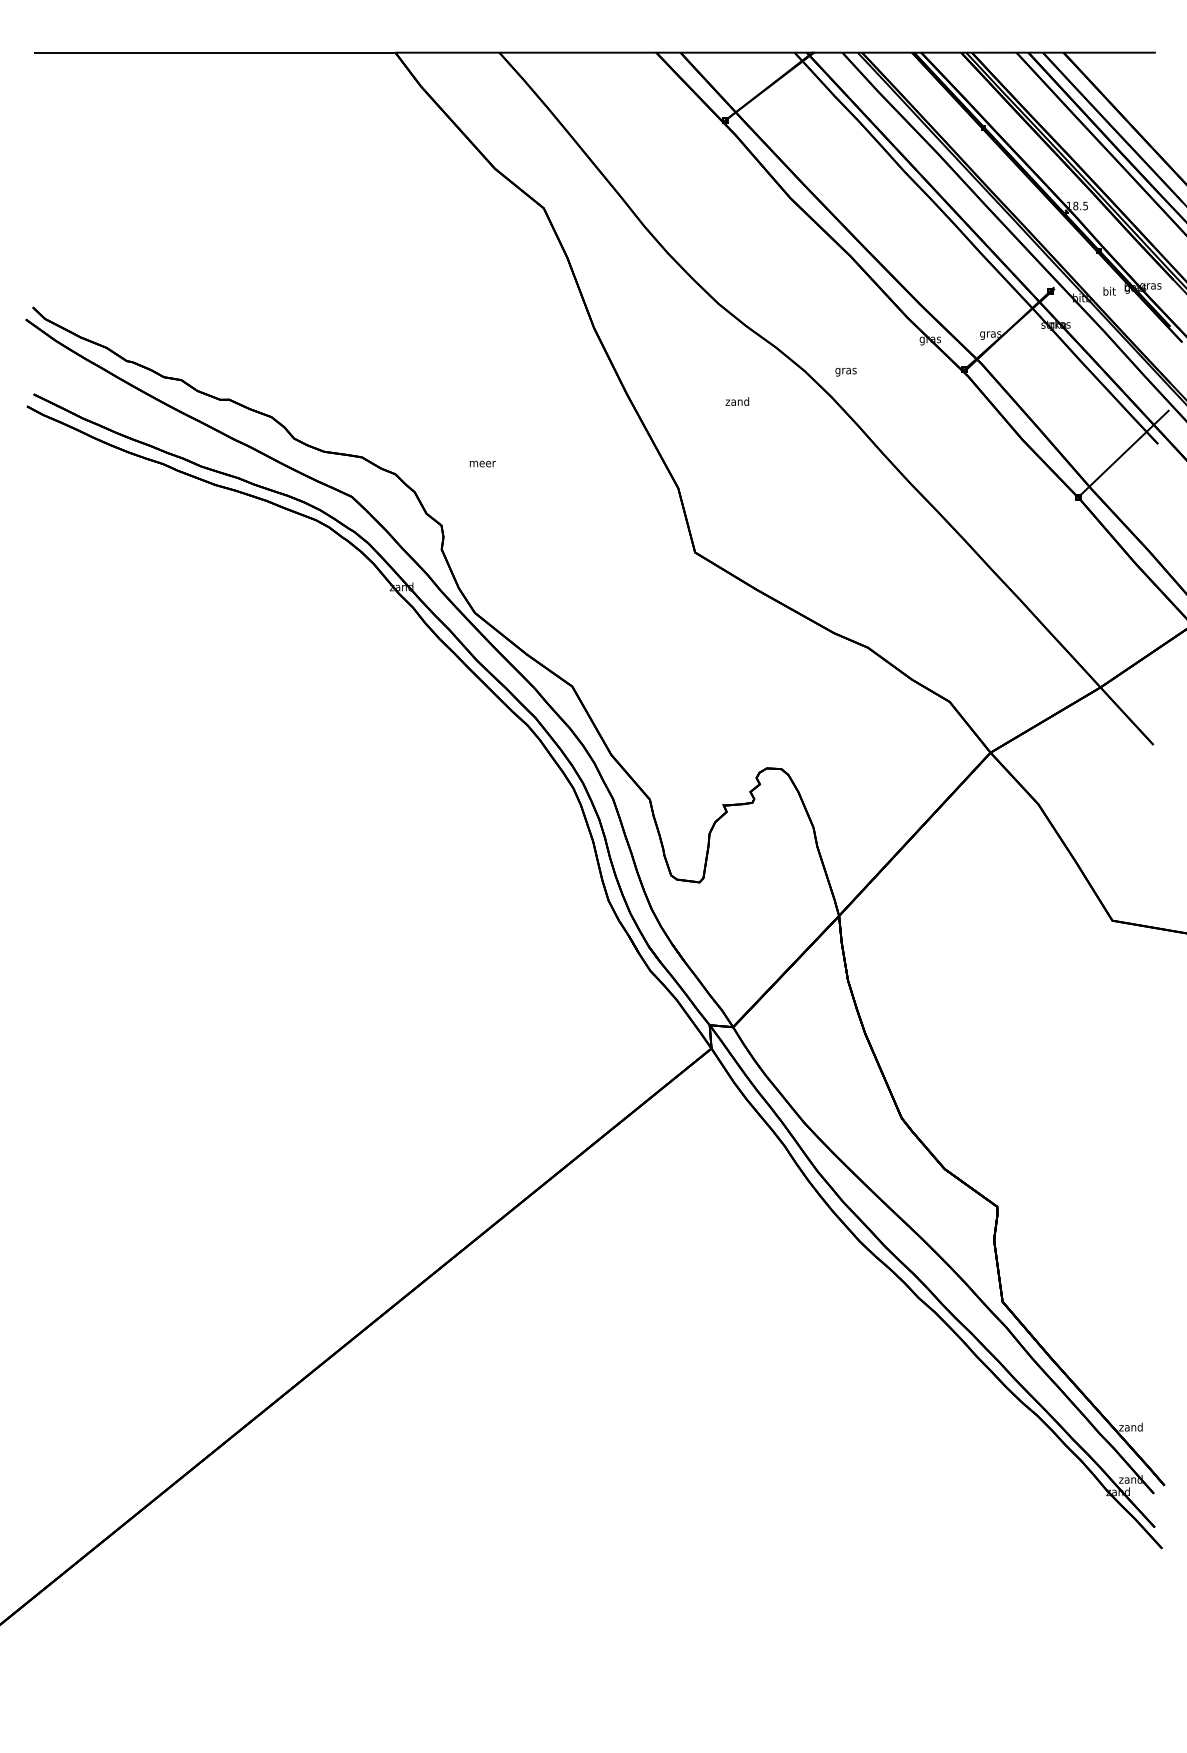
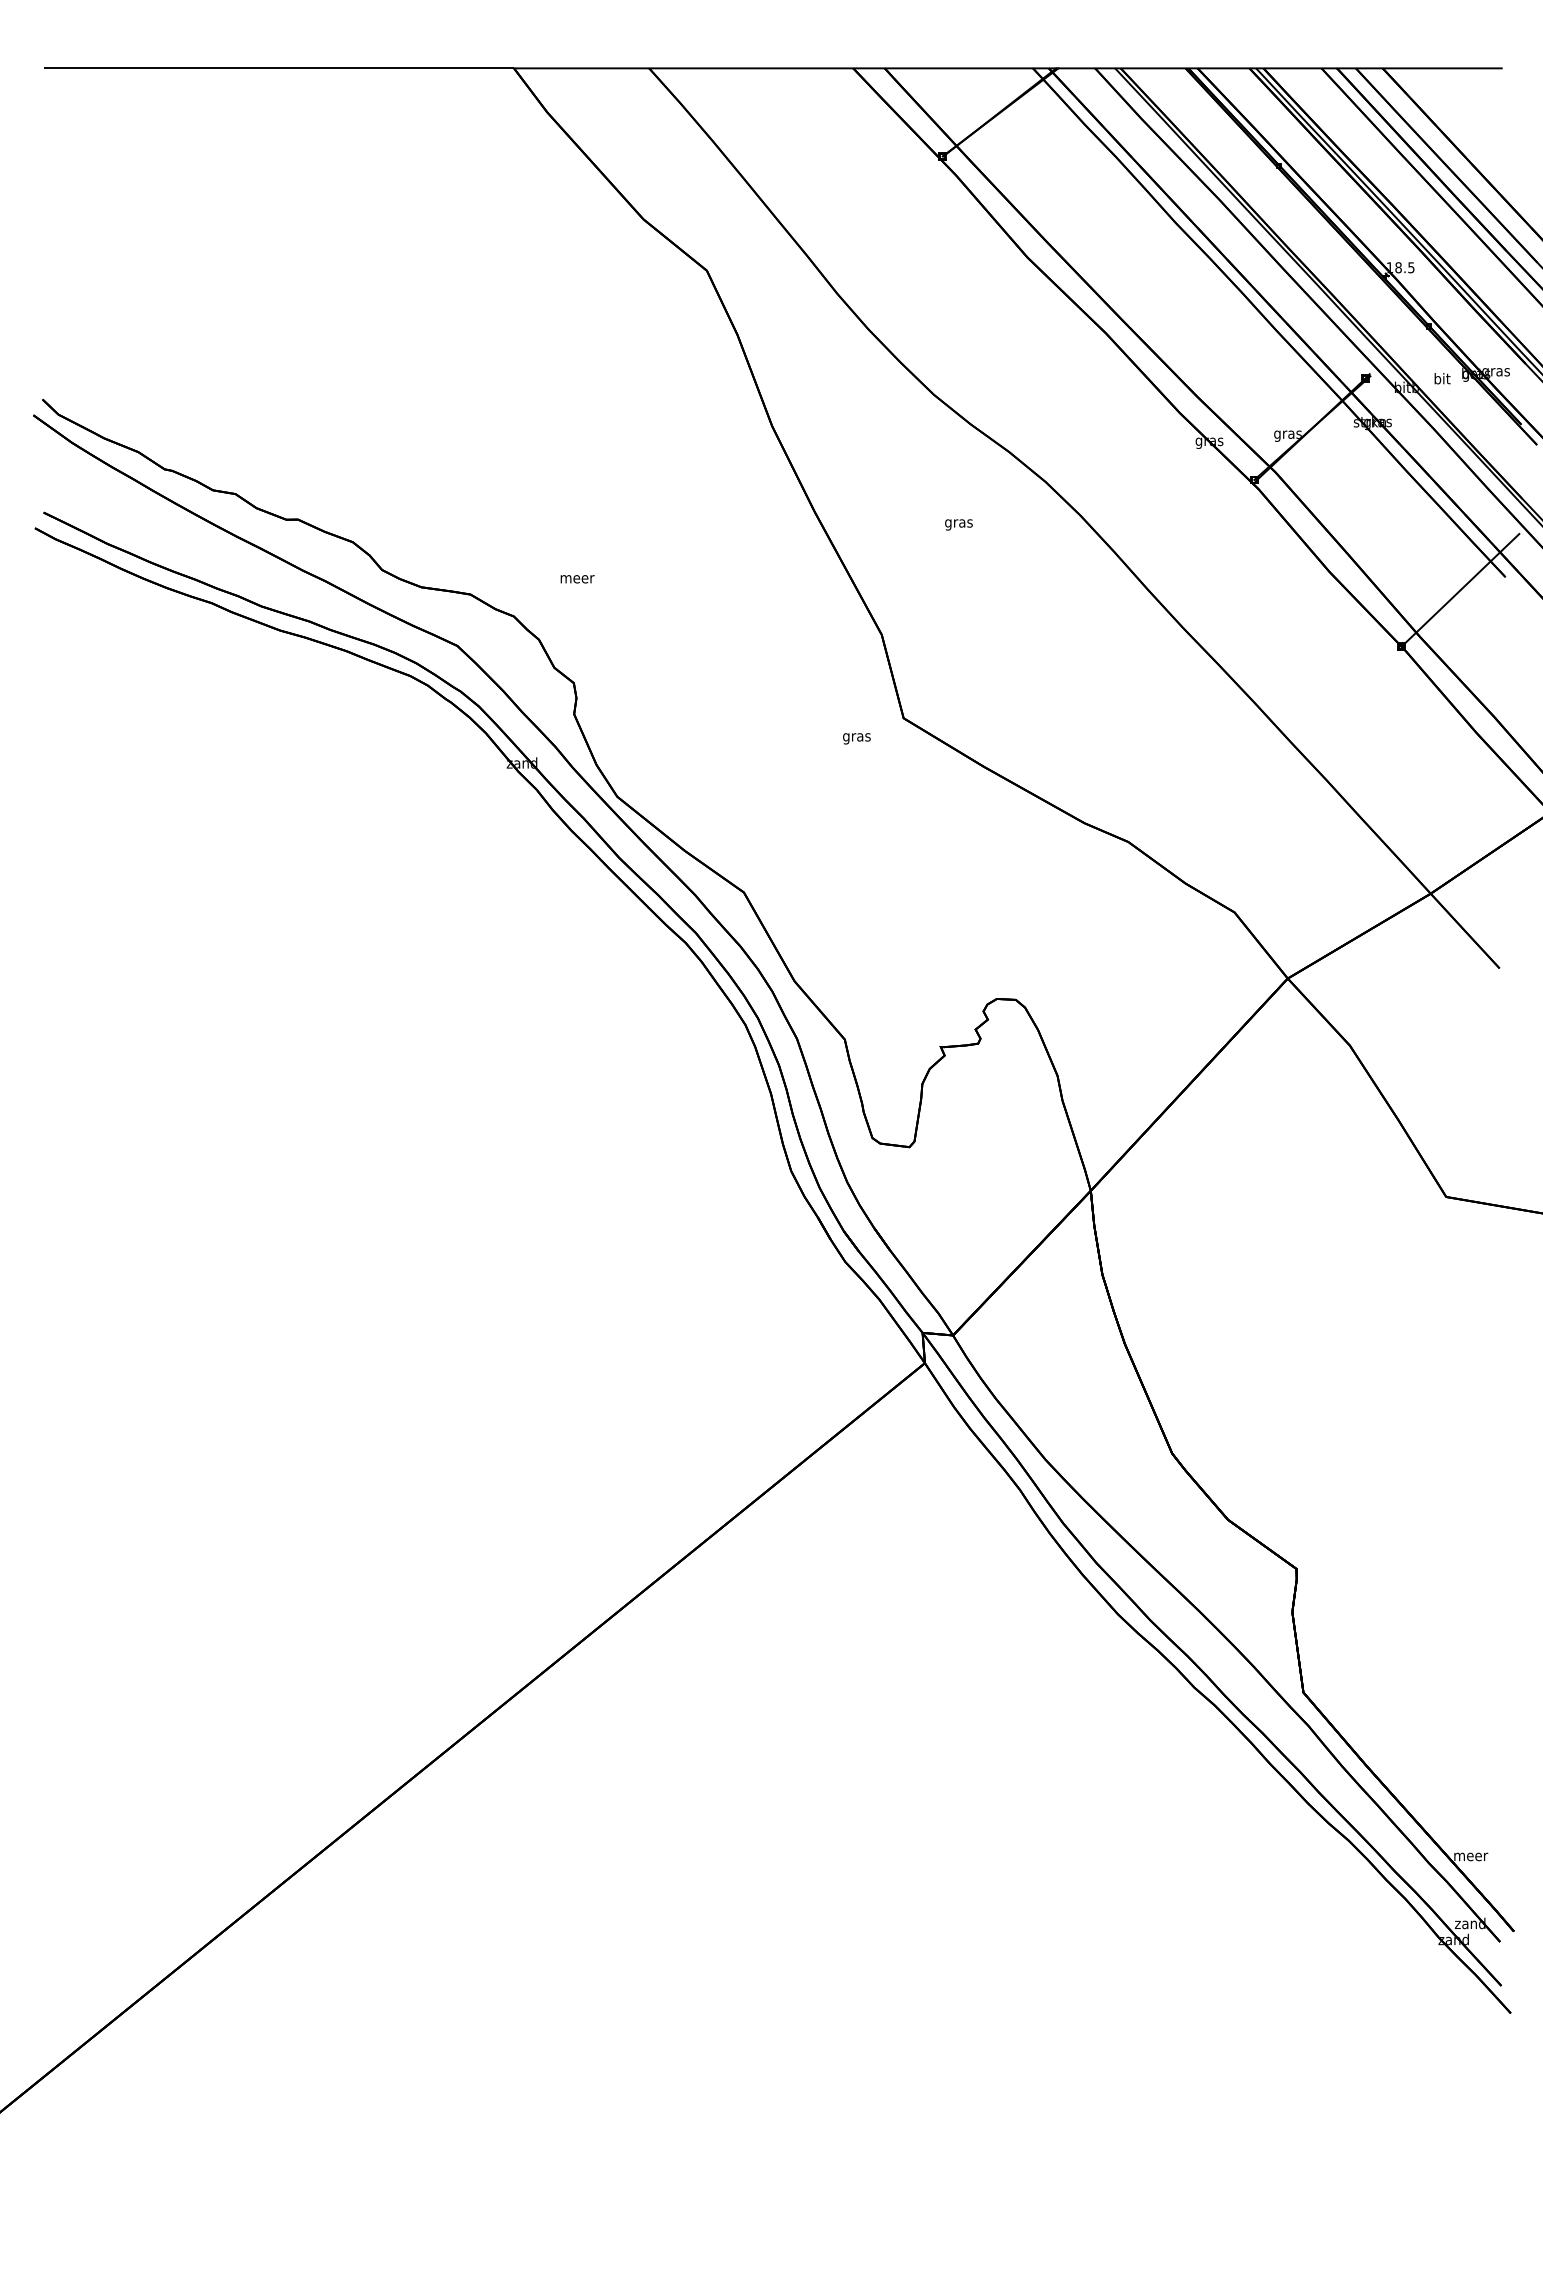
text: (845, 371) -> (856, 738), moved
text: (737, 402) -> (958, 523), zand -> gras
text: (482, 464) -> (577, 579), moved
text: (1131, 1427) -> (1471, 1855), zand -> meer

